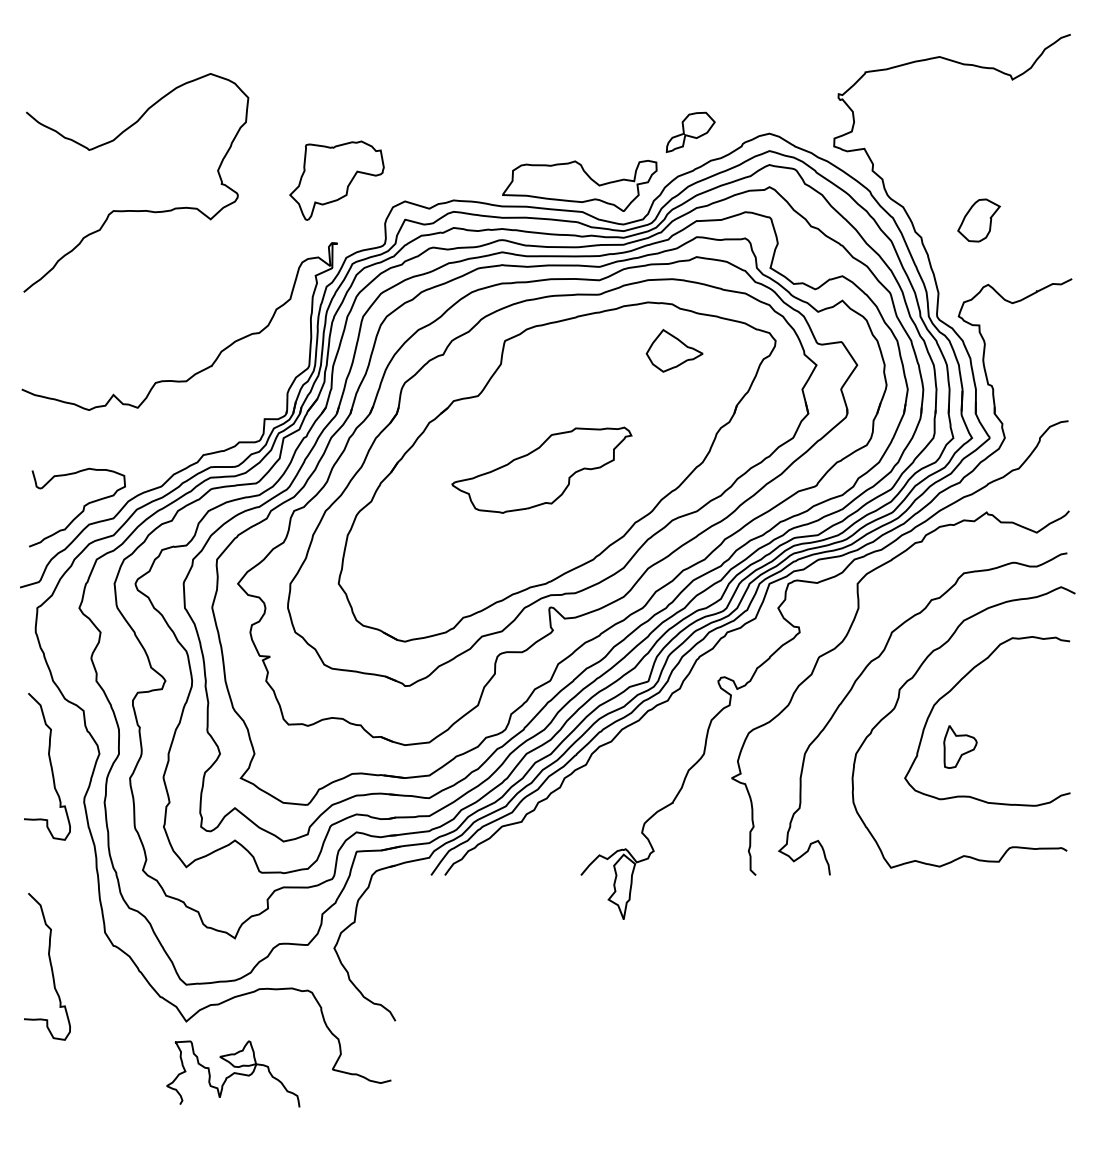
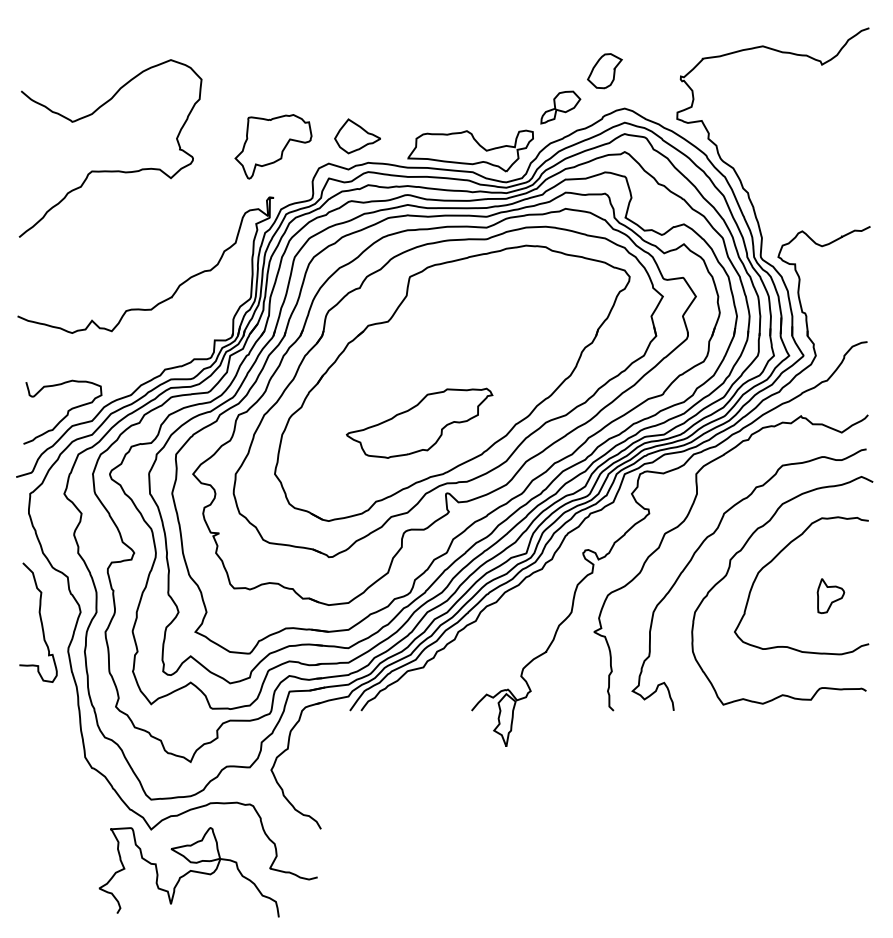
part: (978, 220) -> (604, 71), moved
part: (674, 350) -> (357, 136), moved
part: (541, 469) -> (419, 422), moved
part: (960, 746) -> (830, 595), moved
curve: (50, 966) -> (40, 784), removed
part: (233, 1073) -> (189, 871), size x1.67

